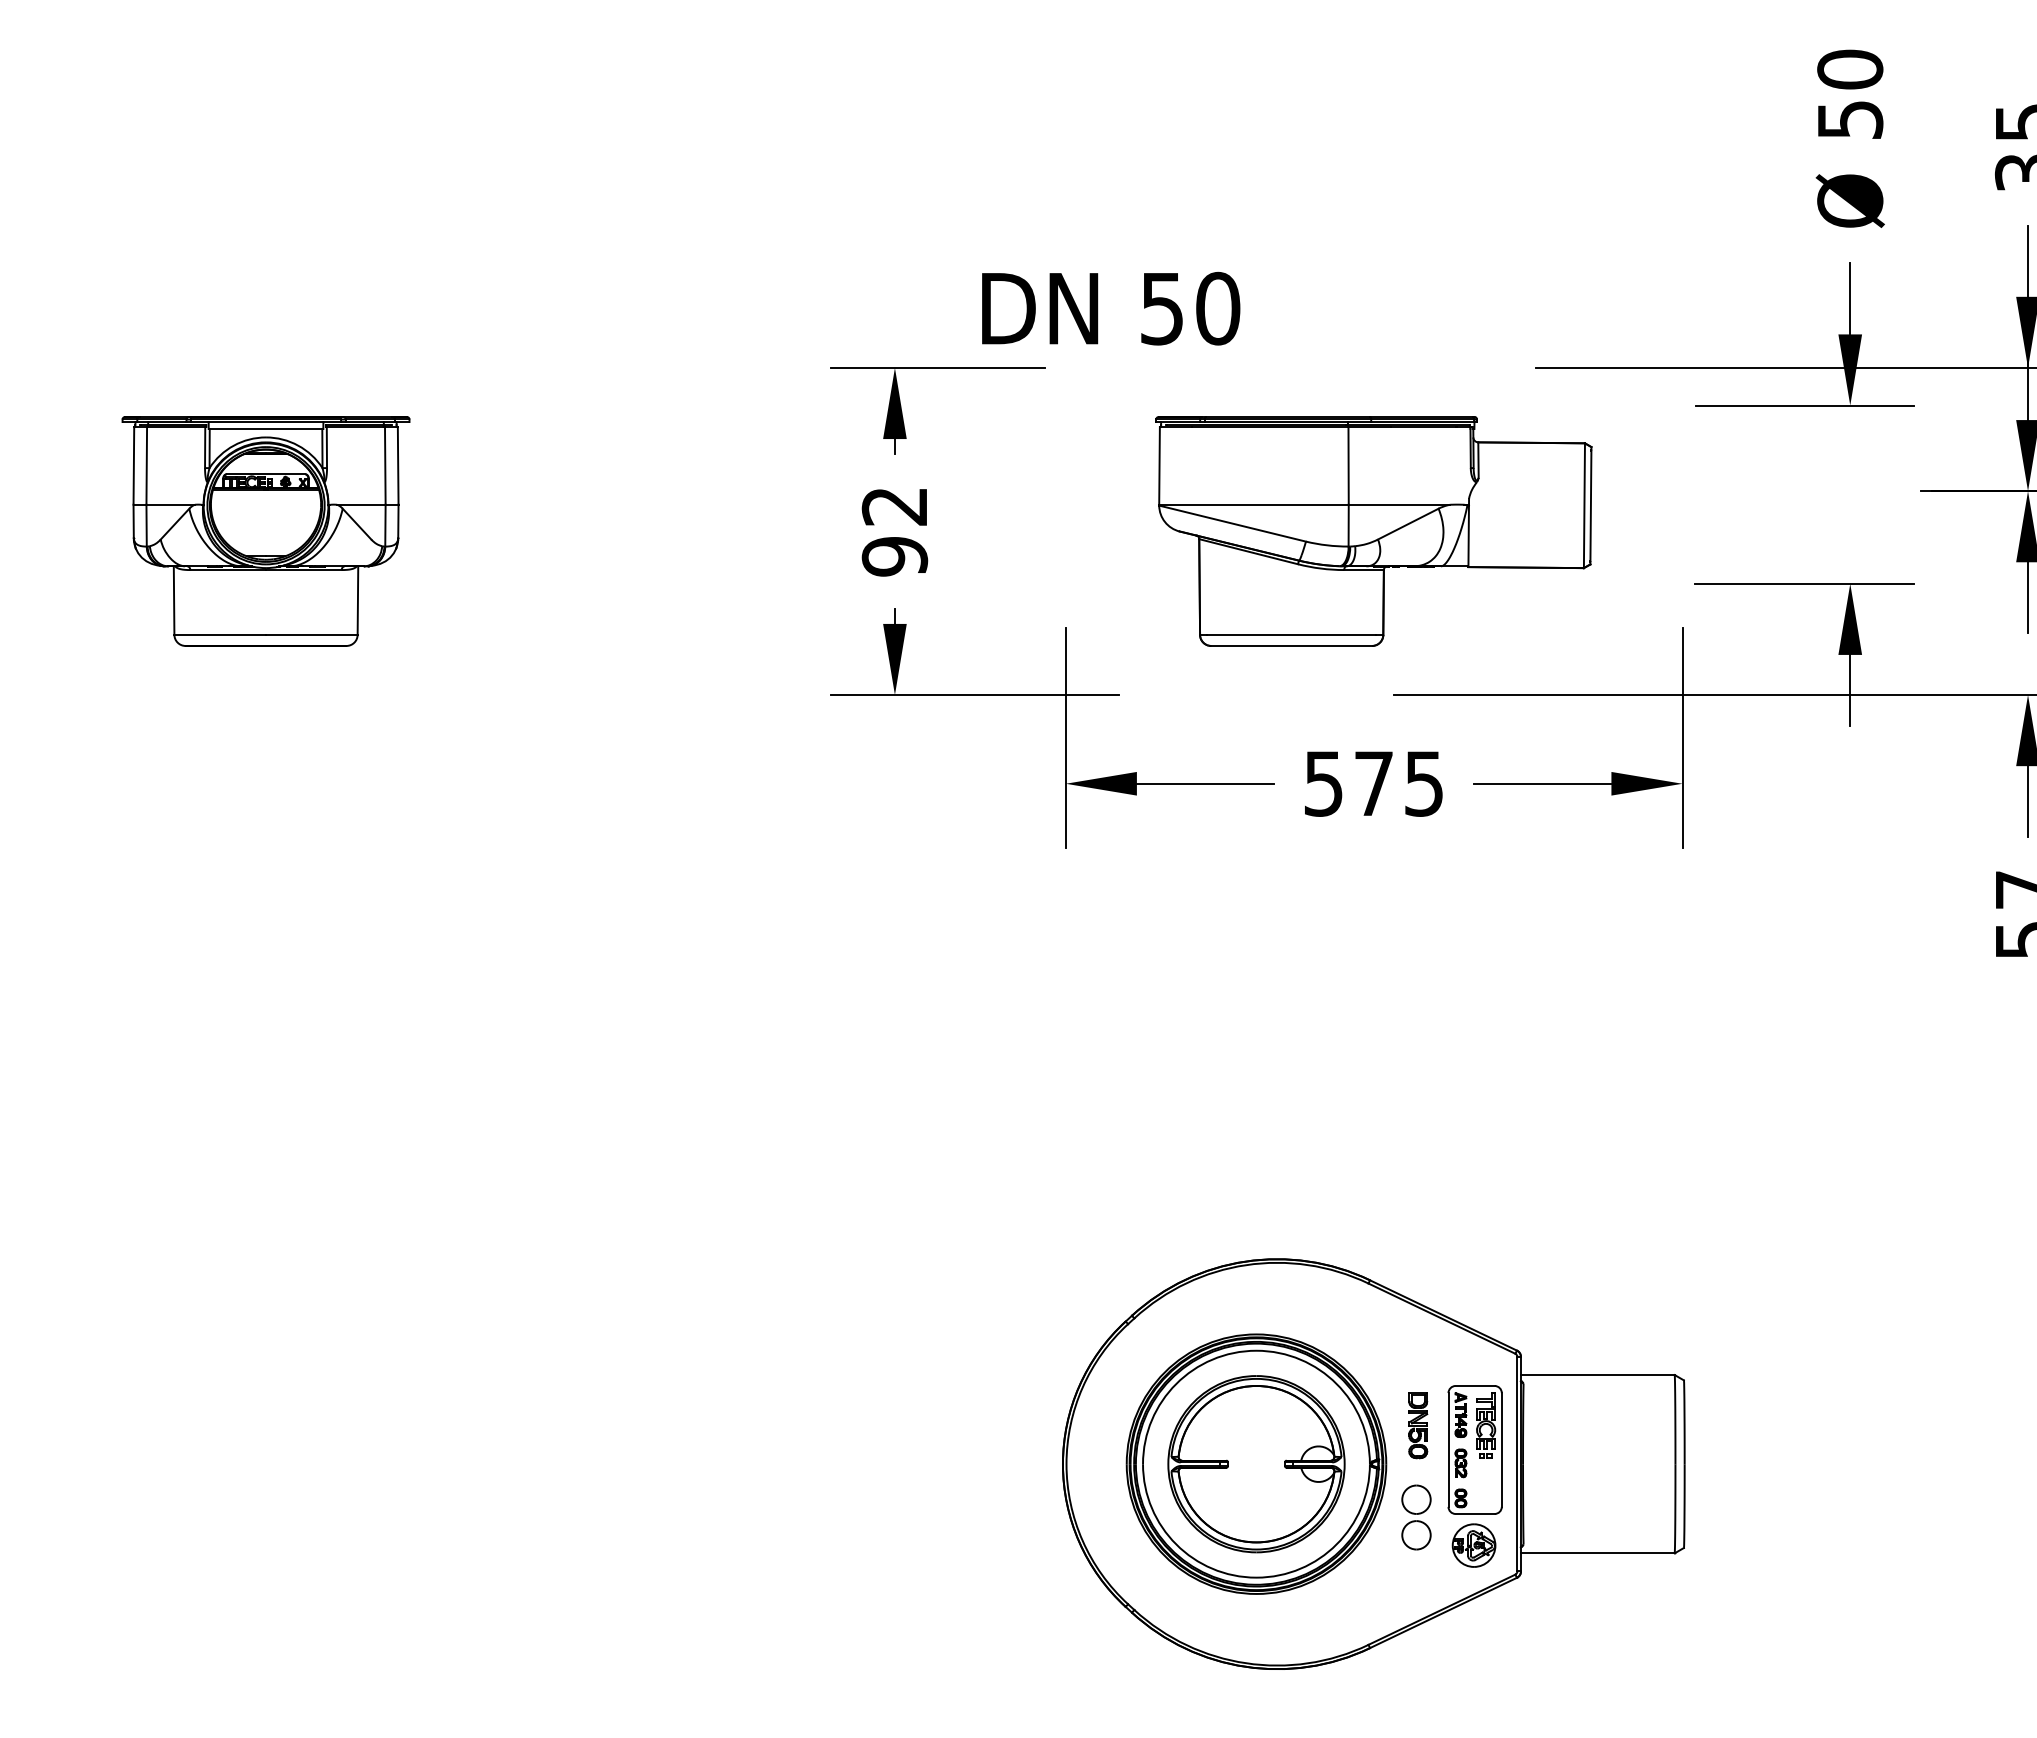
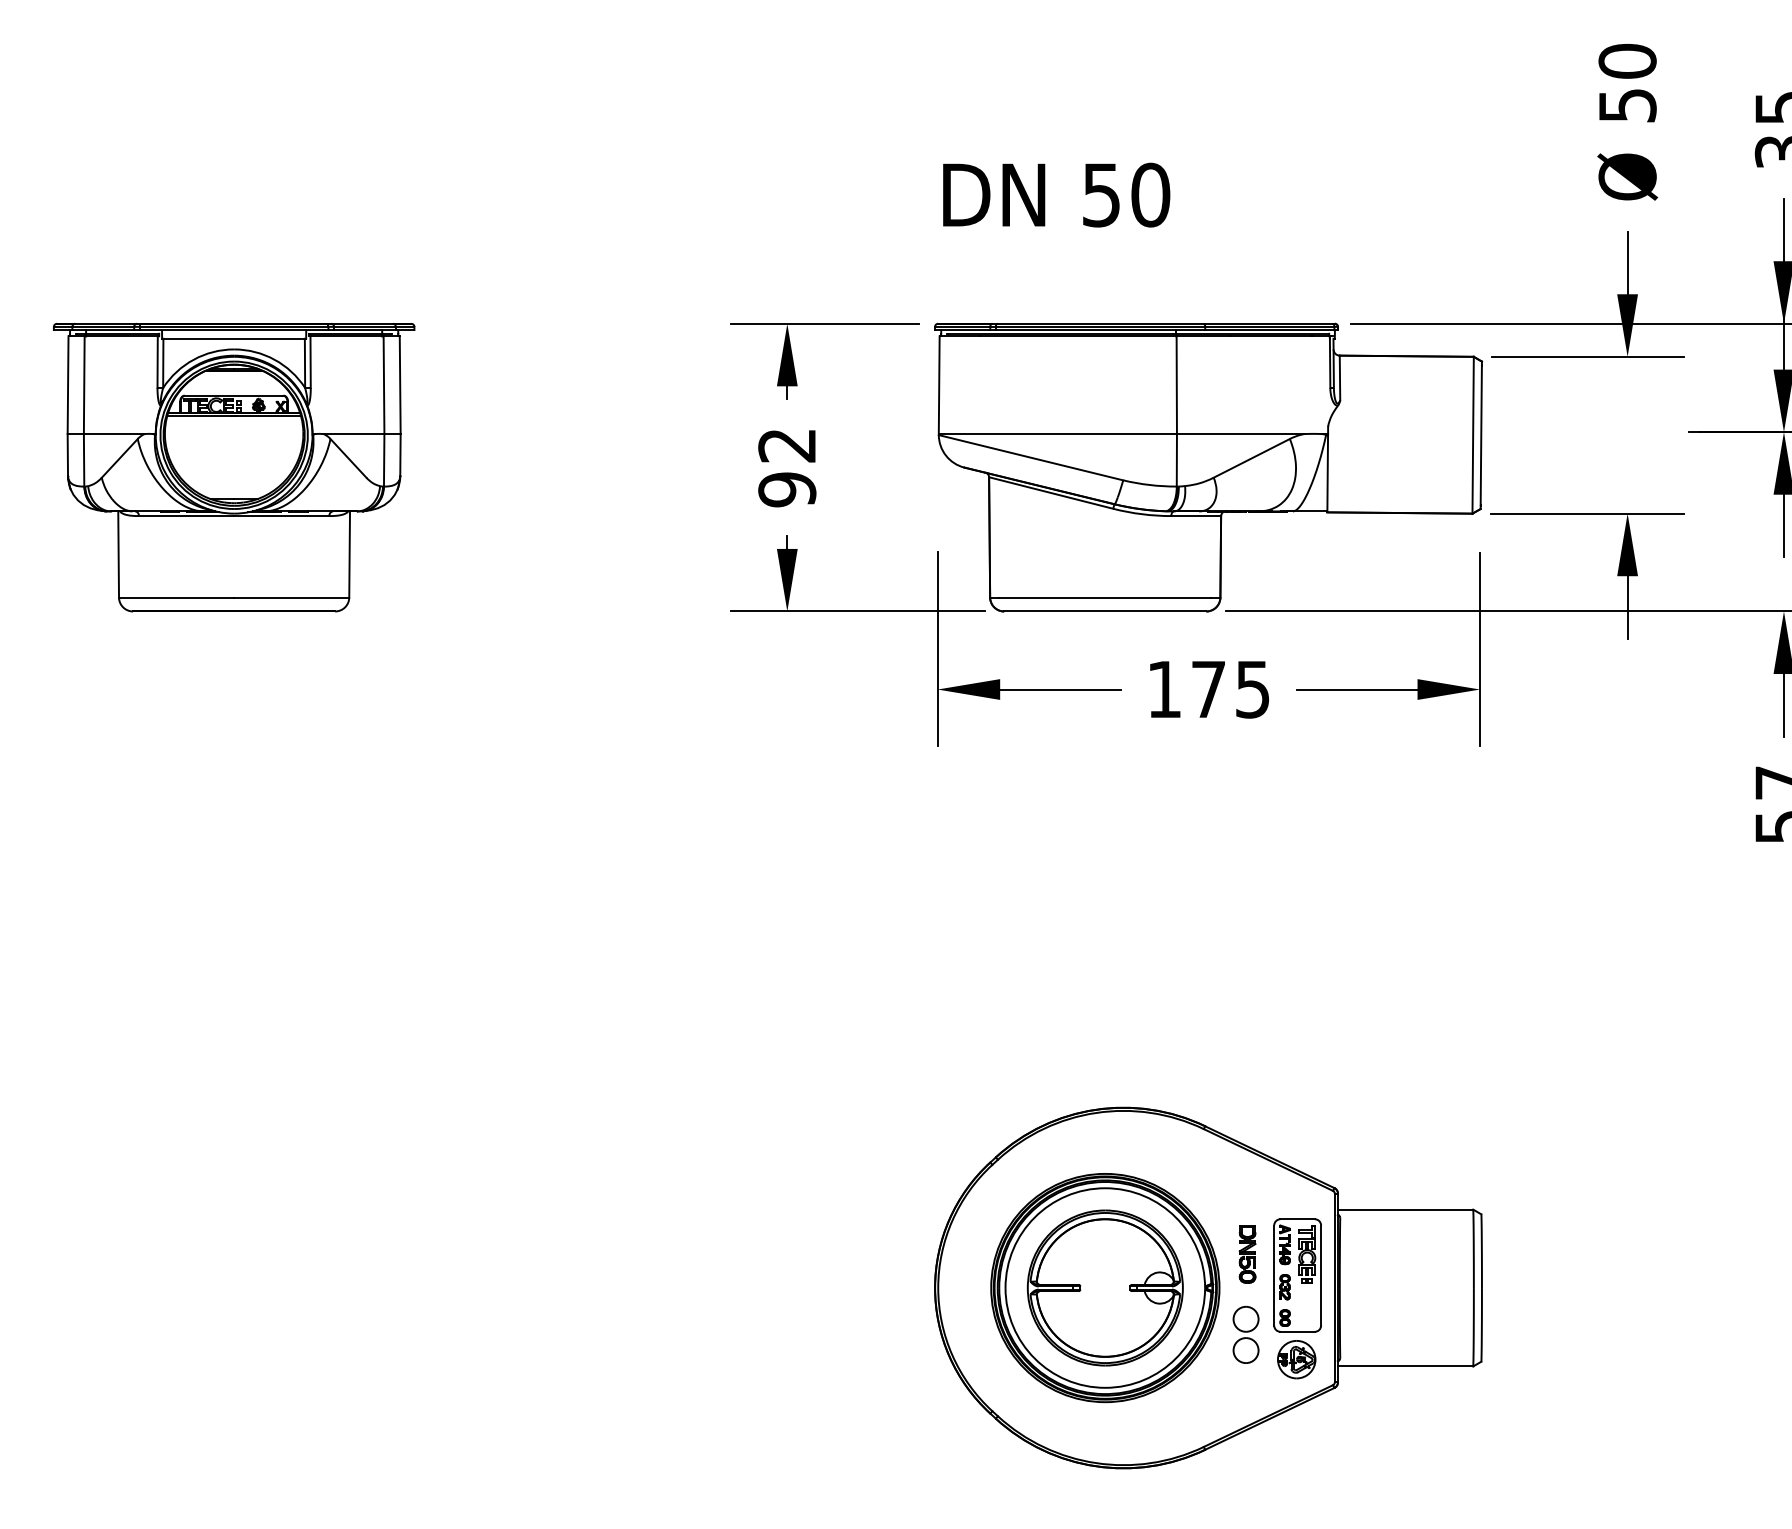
text: (1111, 308) -> (1056, 194), moved
part: (265, 531) -> (233, 467), size x1.43
part: (1373, 531) -> (1208, 467), size x1.43
text: (1323, 783) -> (1164, 689), 575 -> 175

